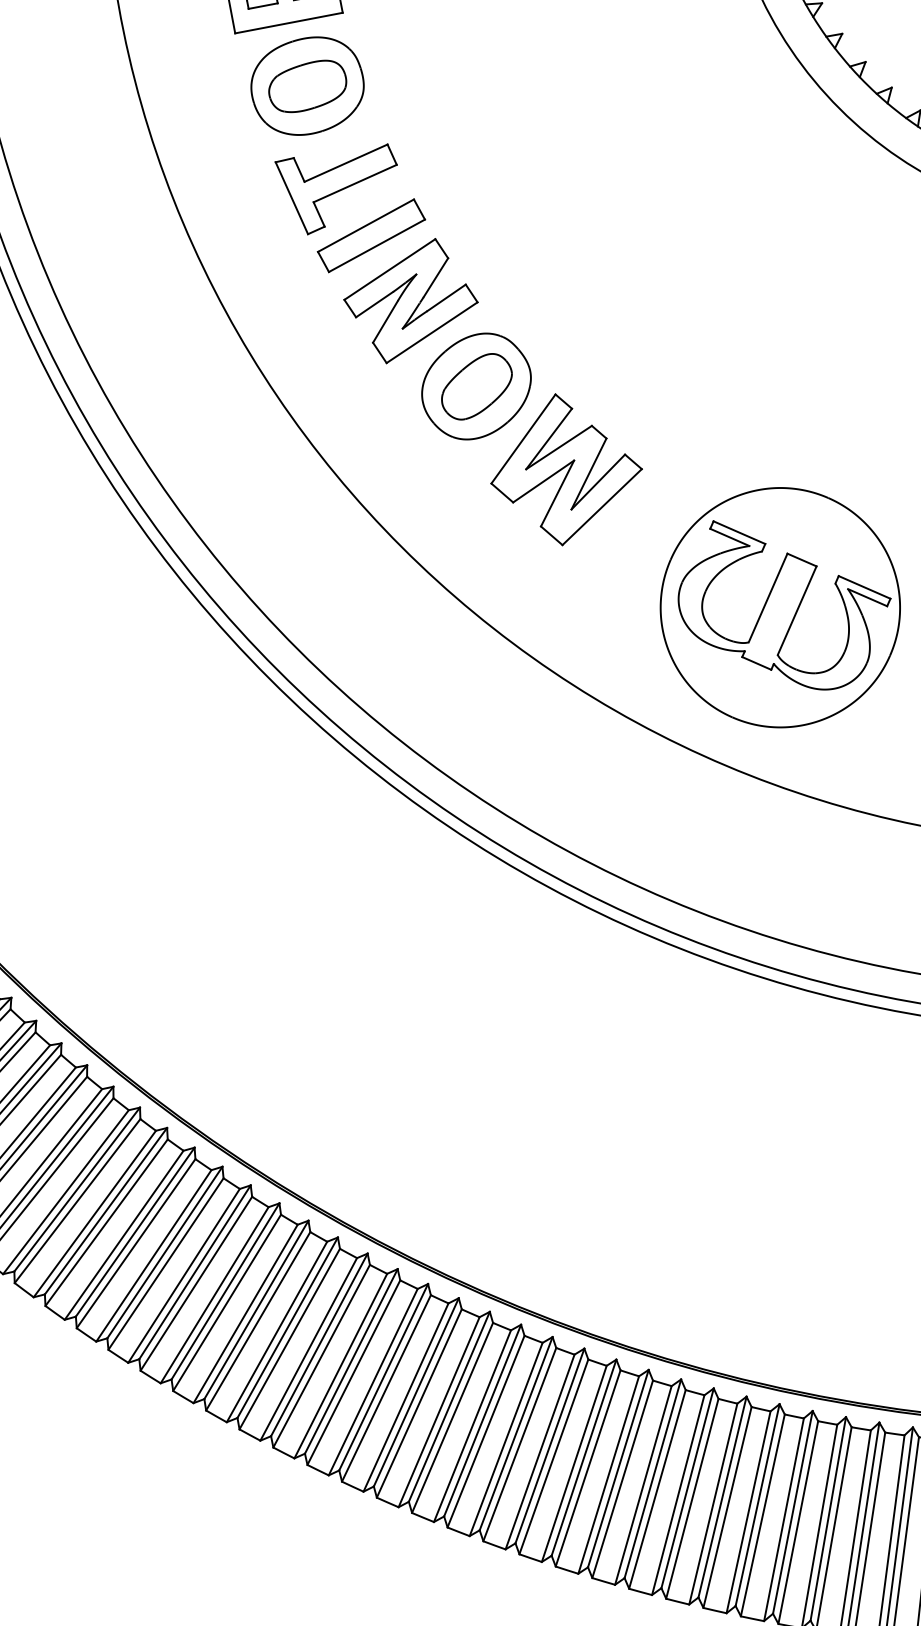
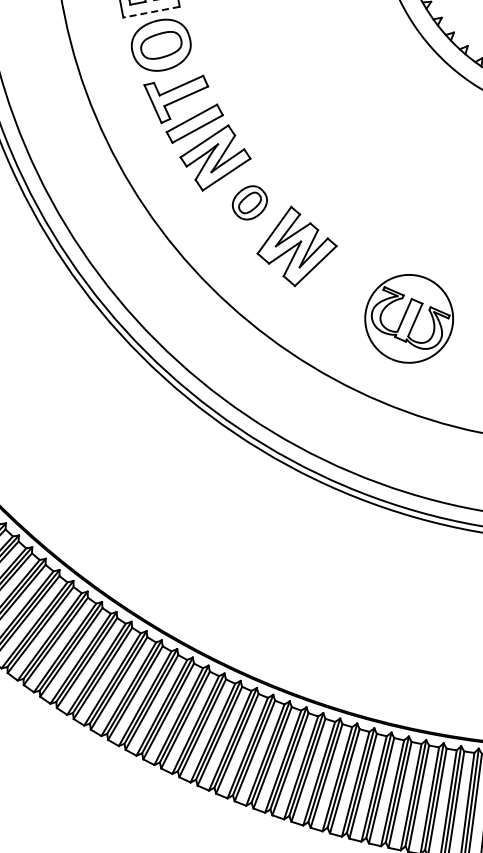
line: (288, 23) -> (151, 12), solid -> dashed
part: (475, 385) -> (249, 202), size x0.6
part: (778, 607) -> (408, 318), size x0.7

